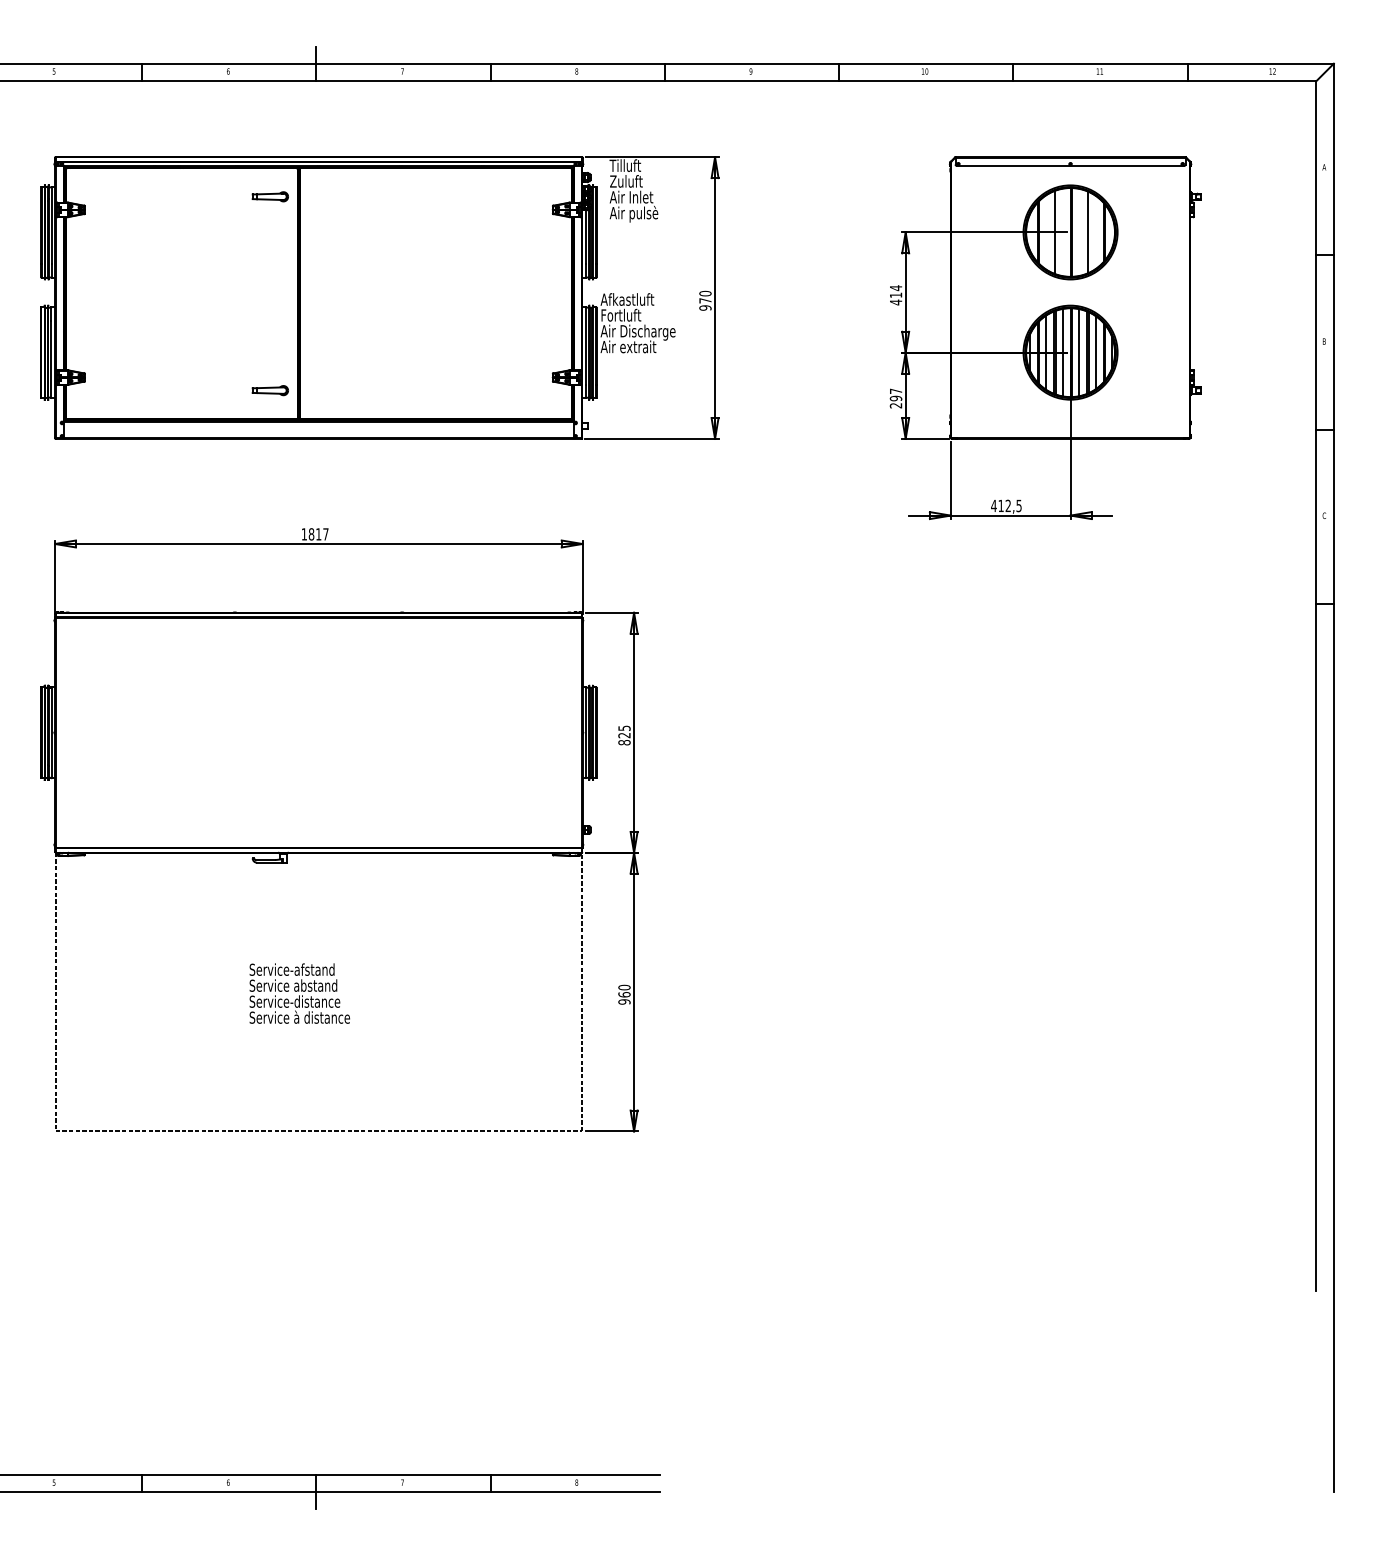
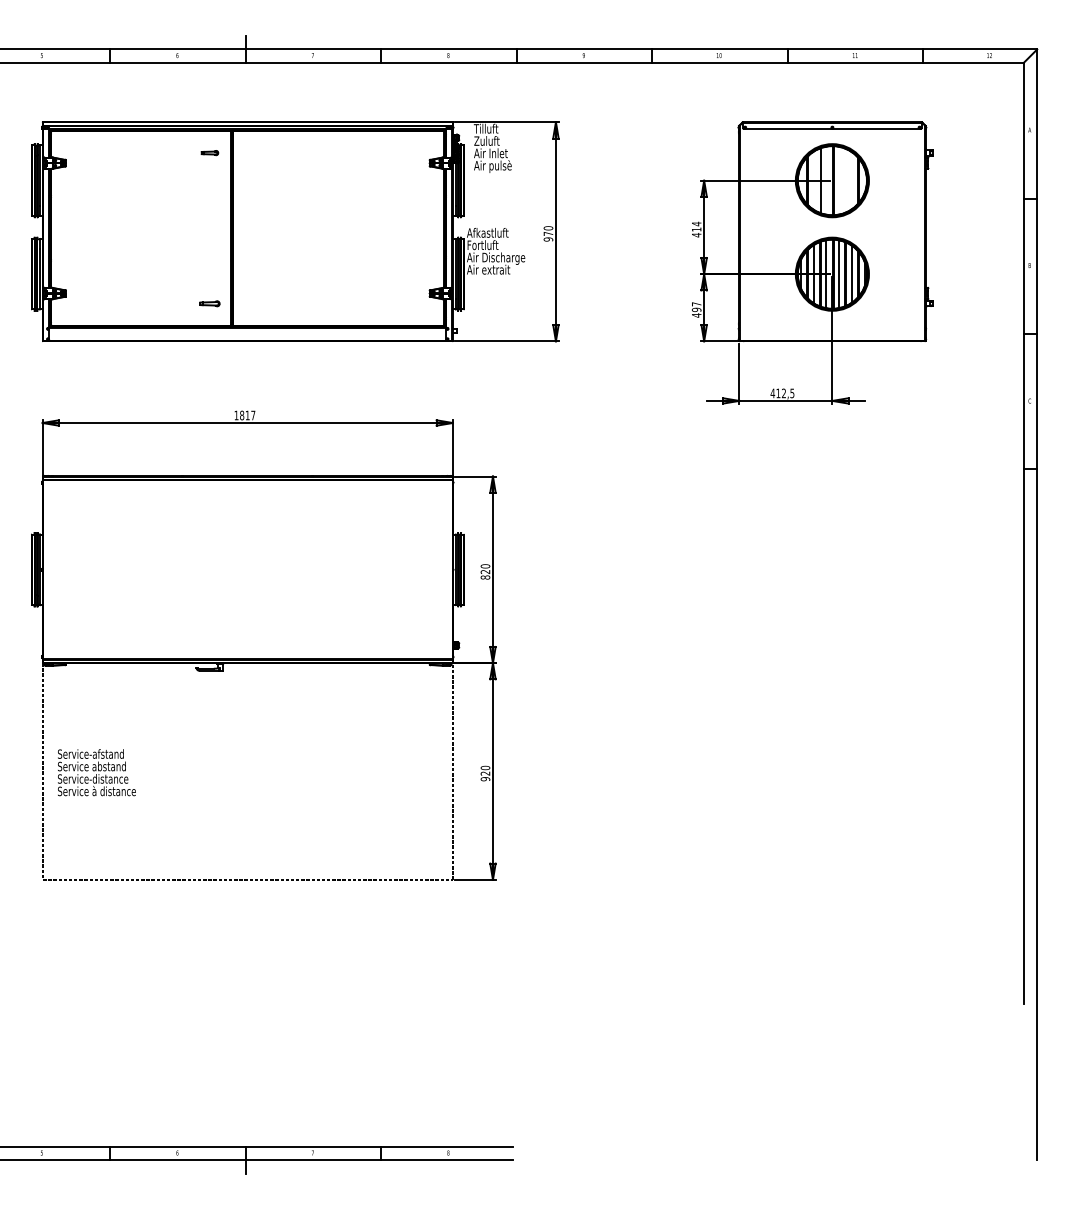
part: (269, 196) -> (209, 152), size x0.6
line: (1088, 232) -> (846, 180), removed
part: (269, 390) -> (209, 303), size x0.7
text: (895, 405) -> (696, 315), 297 -> 497
text: (624, 728) -> (485, 566), 825 -> 820
text: (299, 993) -> (96, 772), moved
text: (624, 994) -> (485, 773), 960 -> 920

